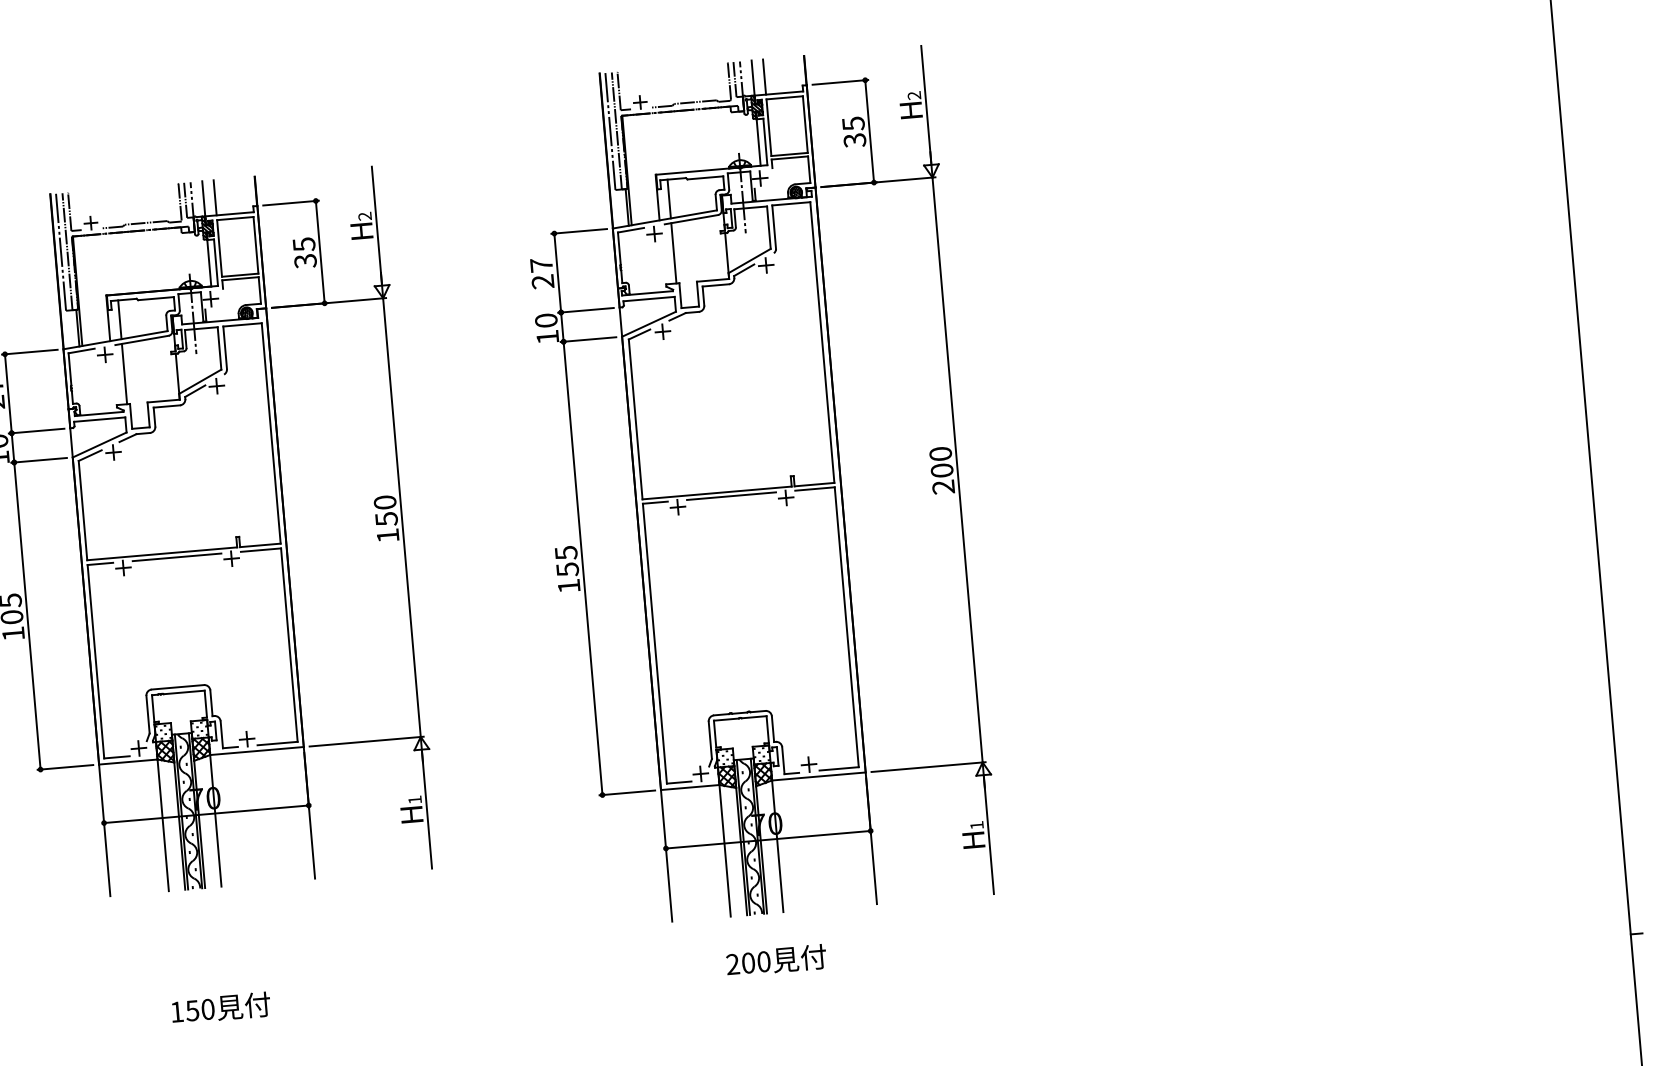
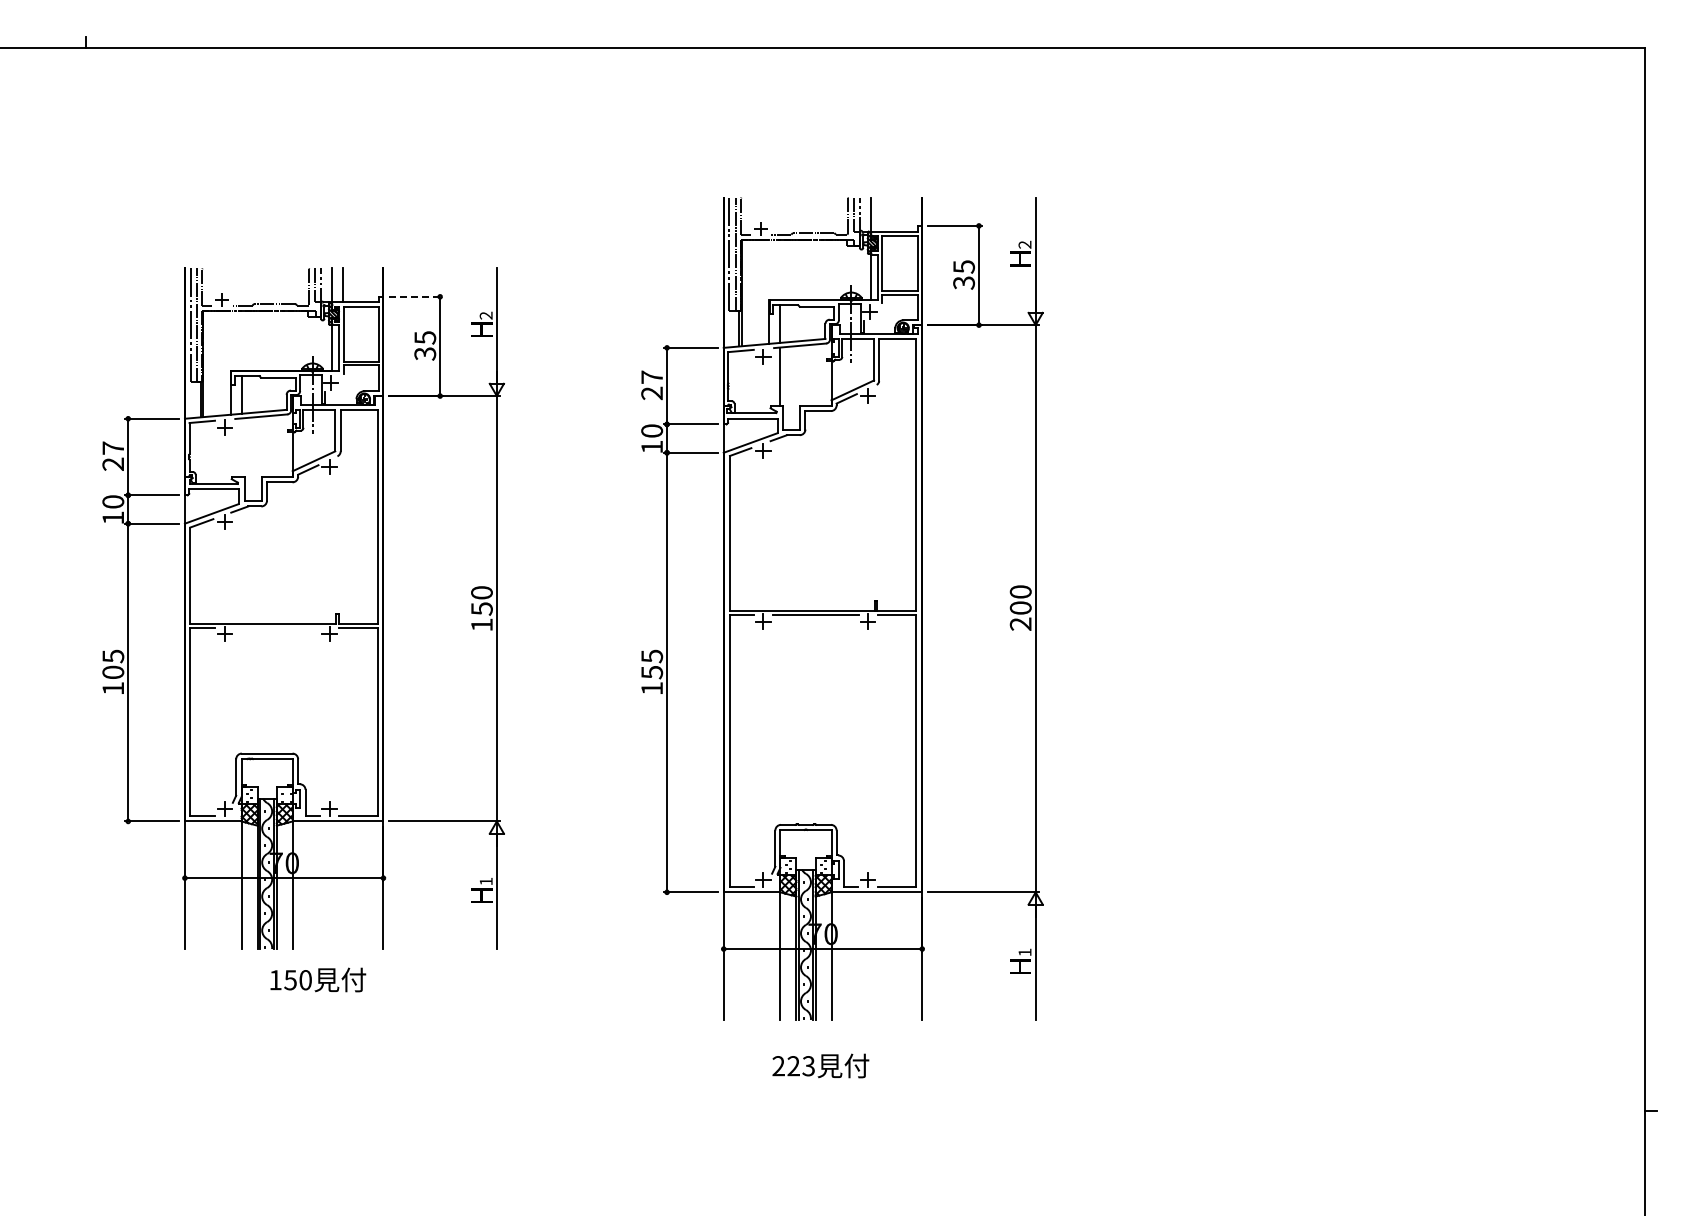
line: (764, 76) -> (882, 214), removed
line: (291, 202) -> (416, 296), solid -> dashed
line: (124, 373) -> (241, 447), removed
line: (177, 557) -> (277, 628), removed
text: (755, 962) -> (800, 1066), 200 -> 223
text: (221, 1007) -> (318, 979), moved

